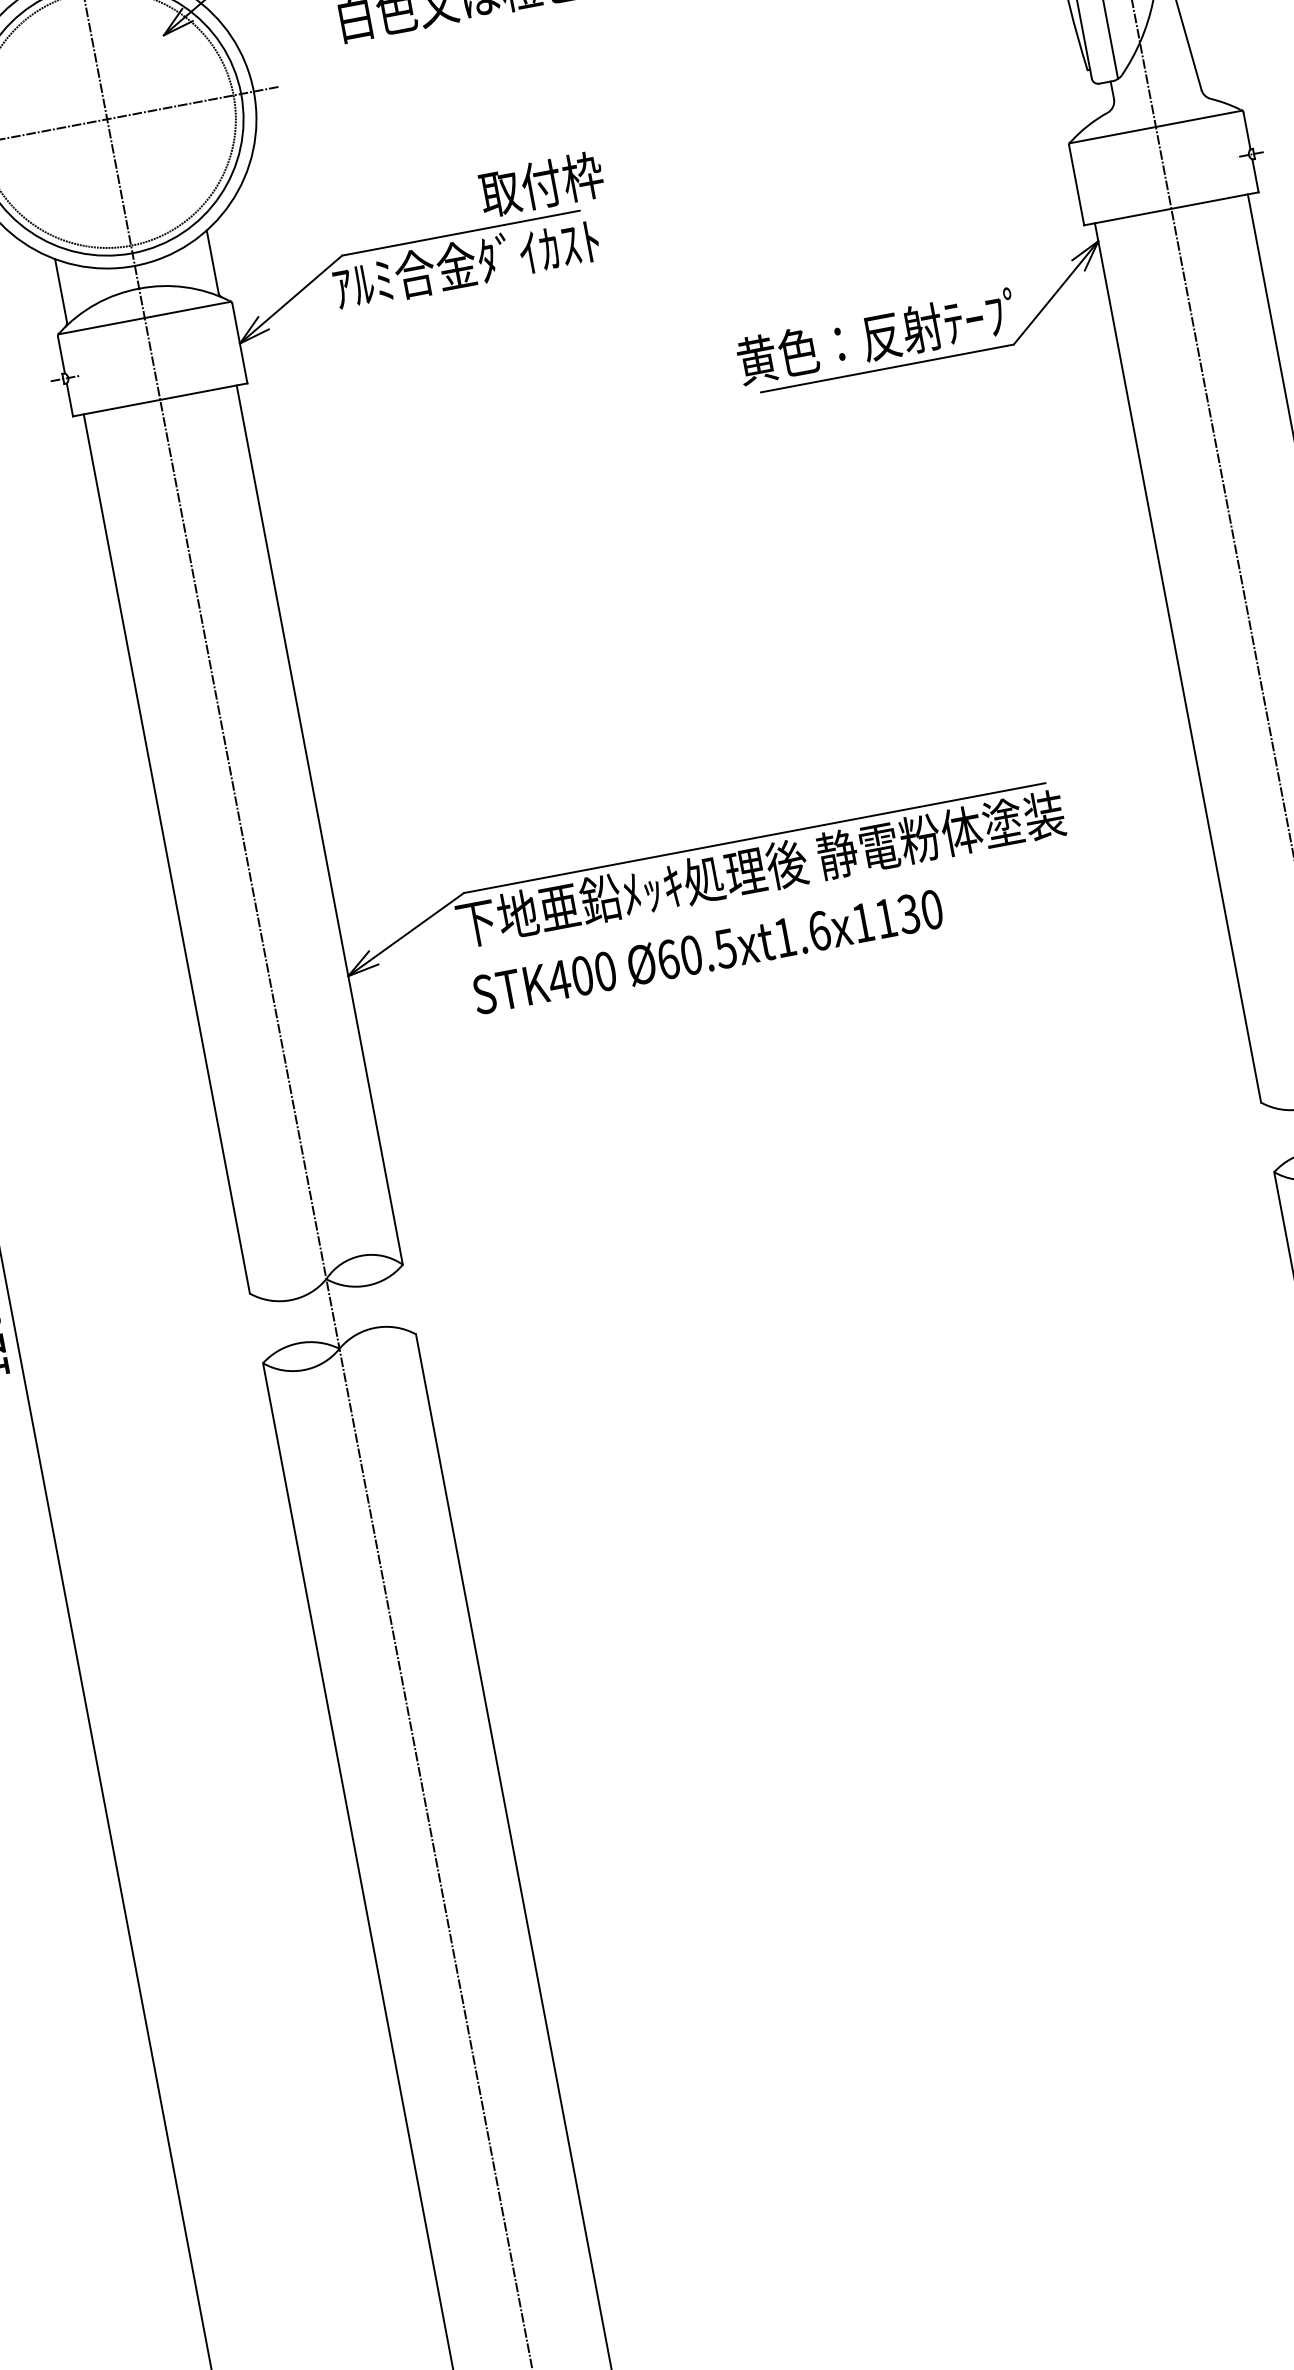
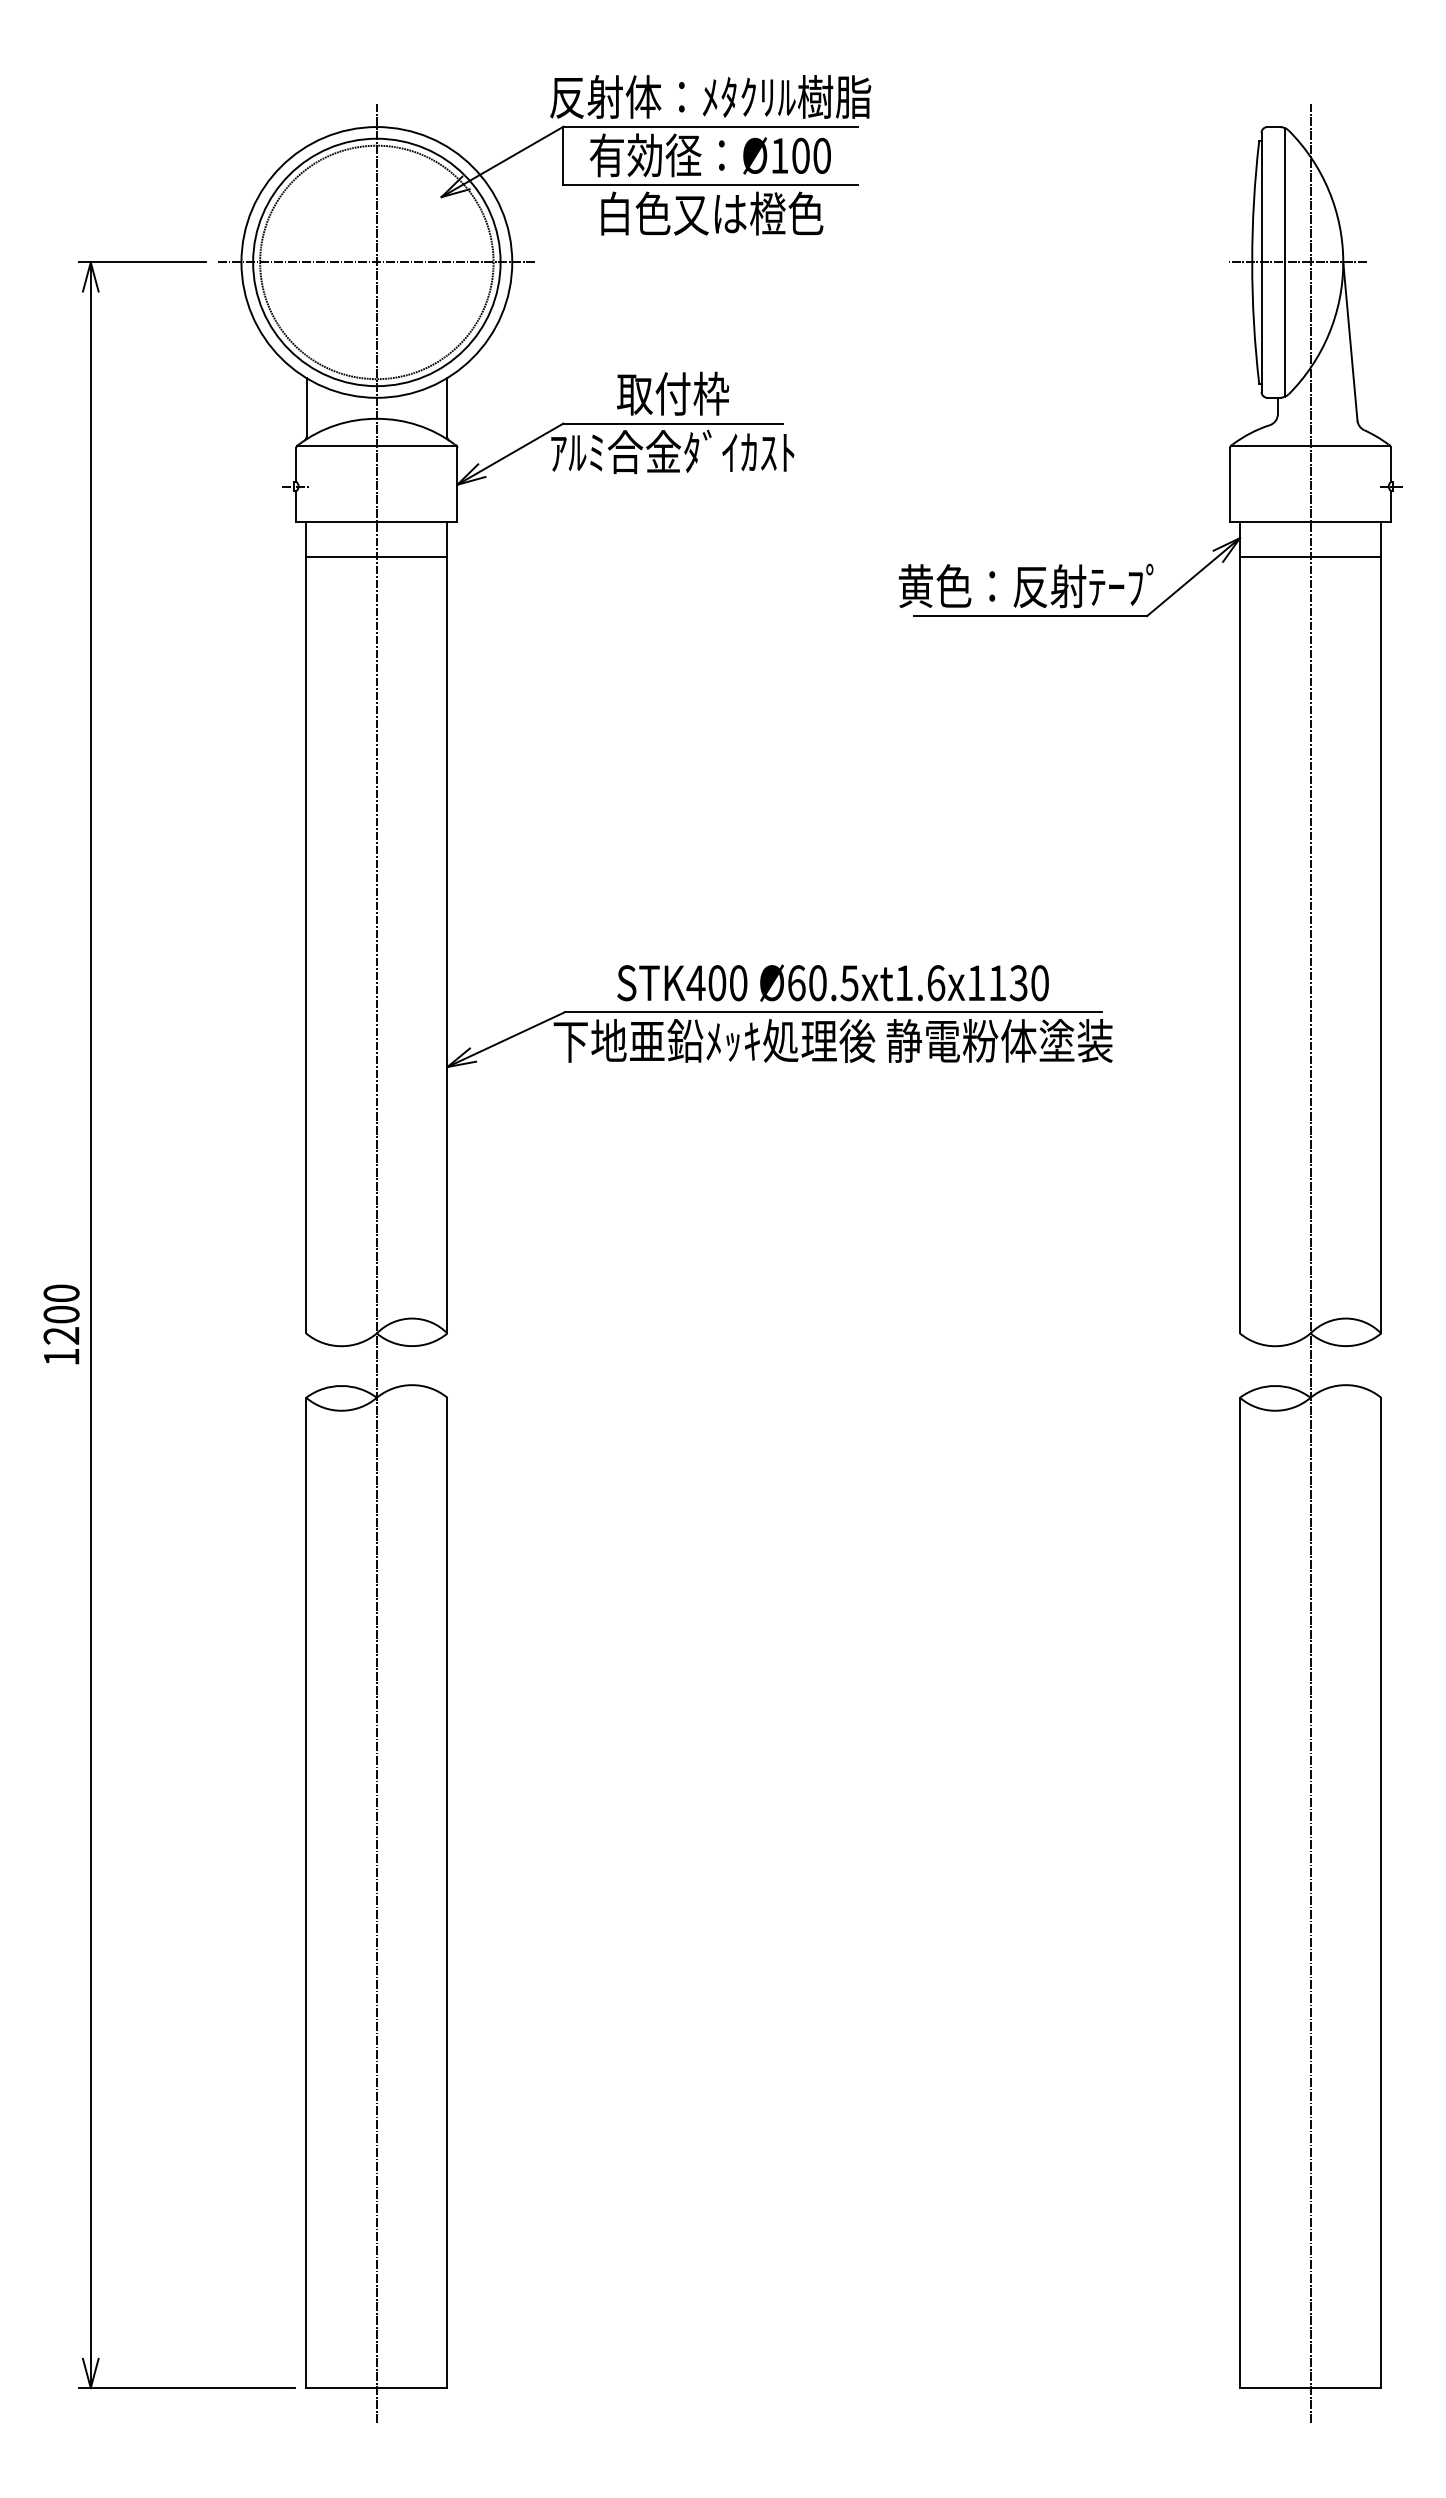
text: (540, 184) -> (672, 393), moved
line: (1178, 246) -> (1310, 556), added
line: (166, 437) -> (376, 556), added
text: (707, 951) -> (832, 982), moved

